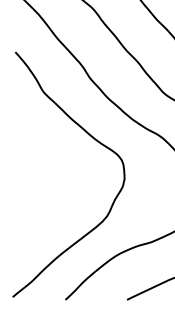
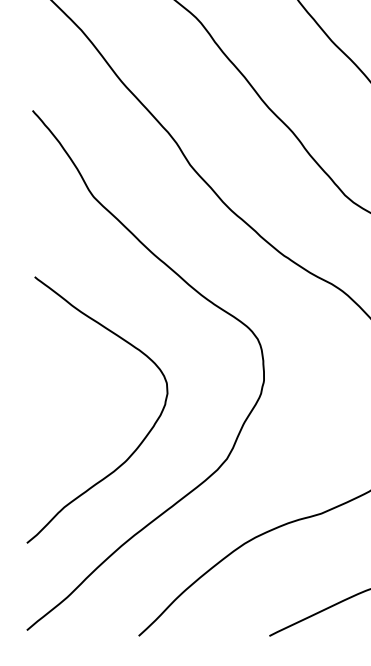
curve: (65, 208) -> (138, 442), added

